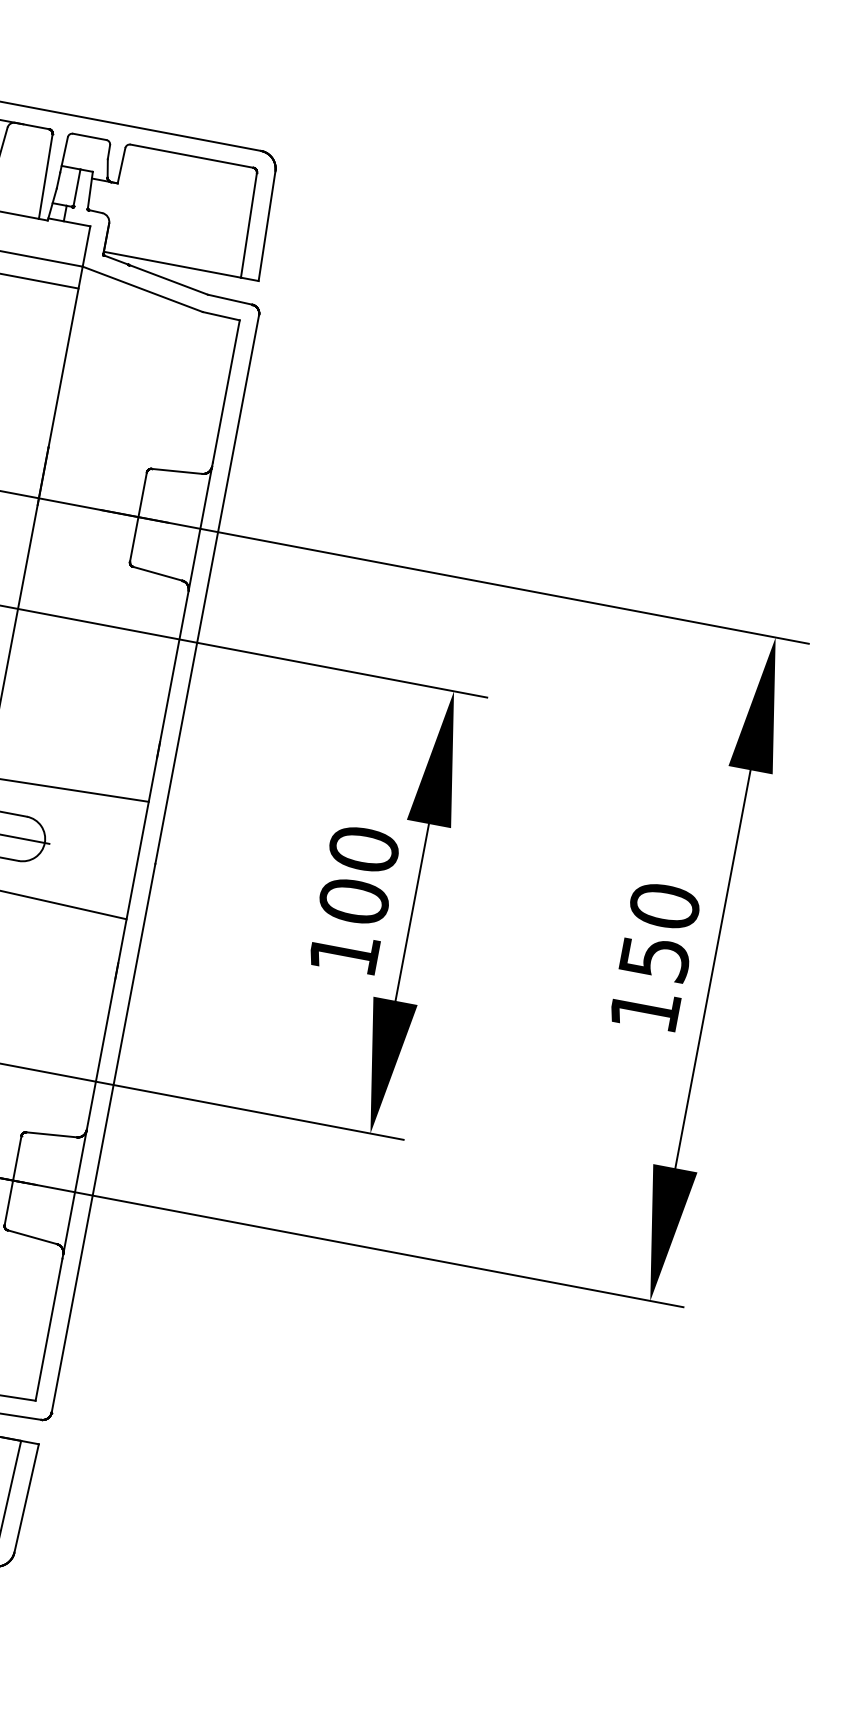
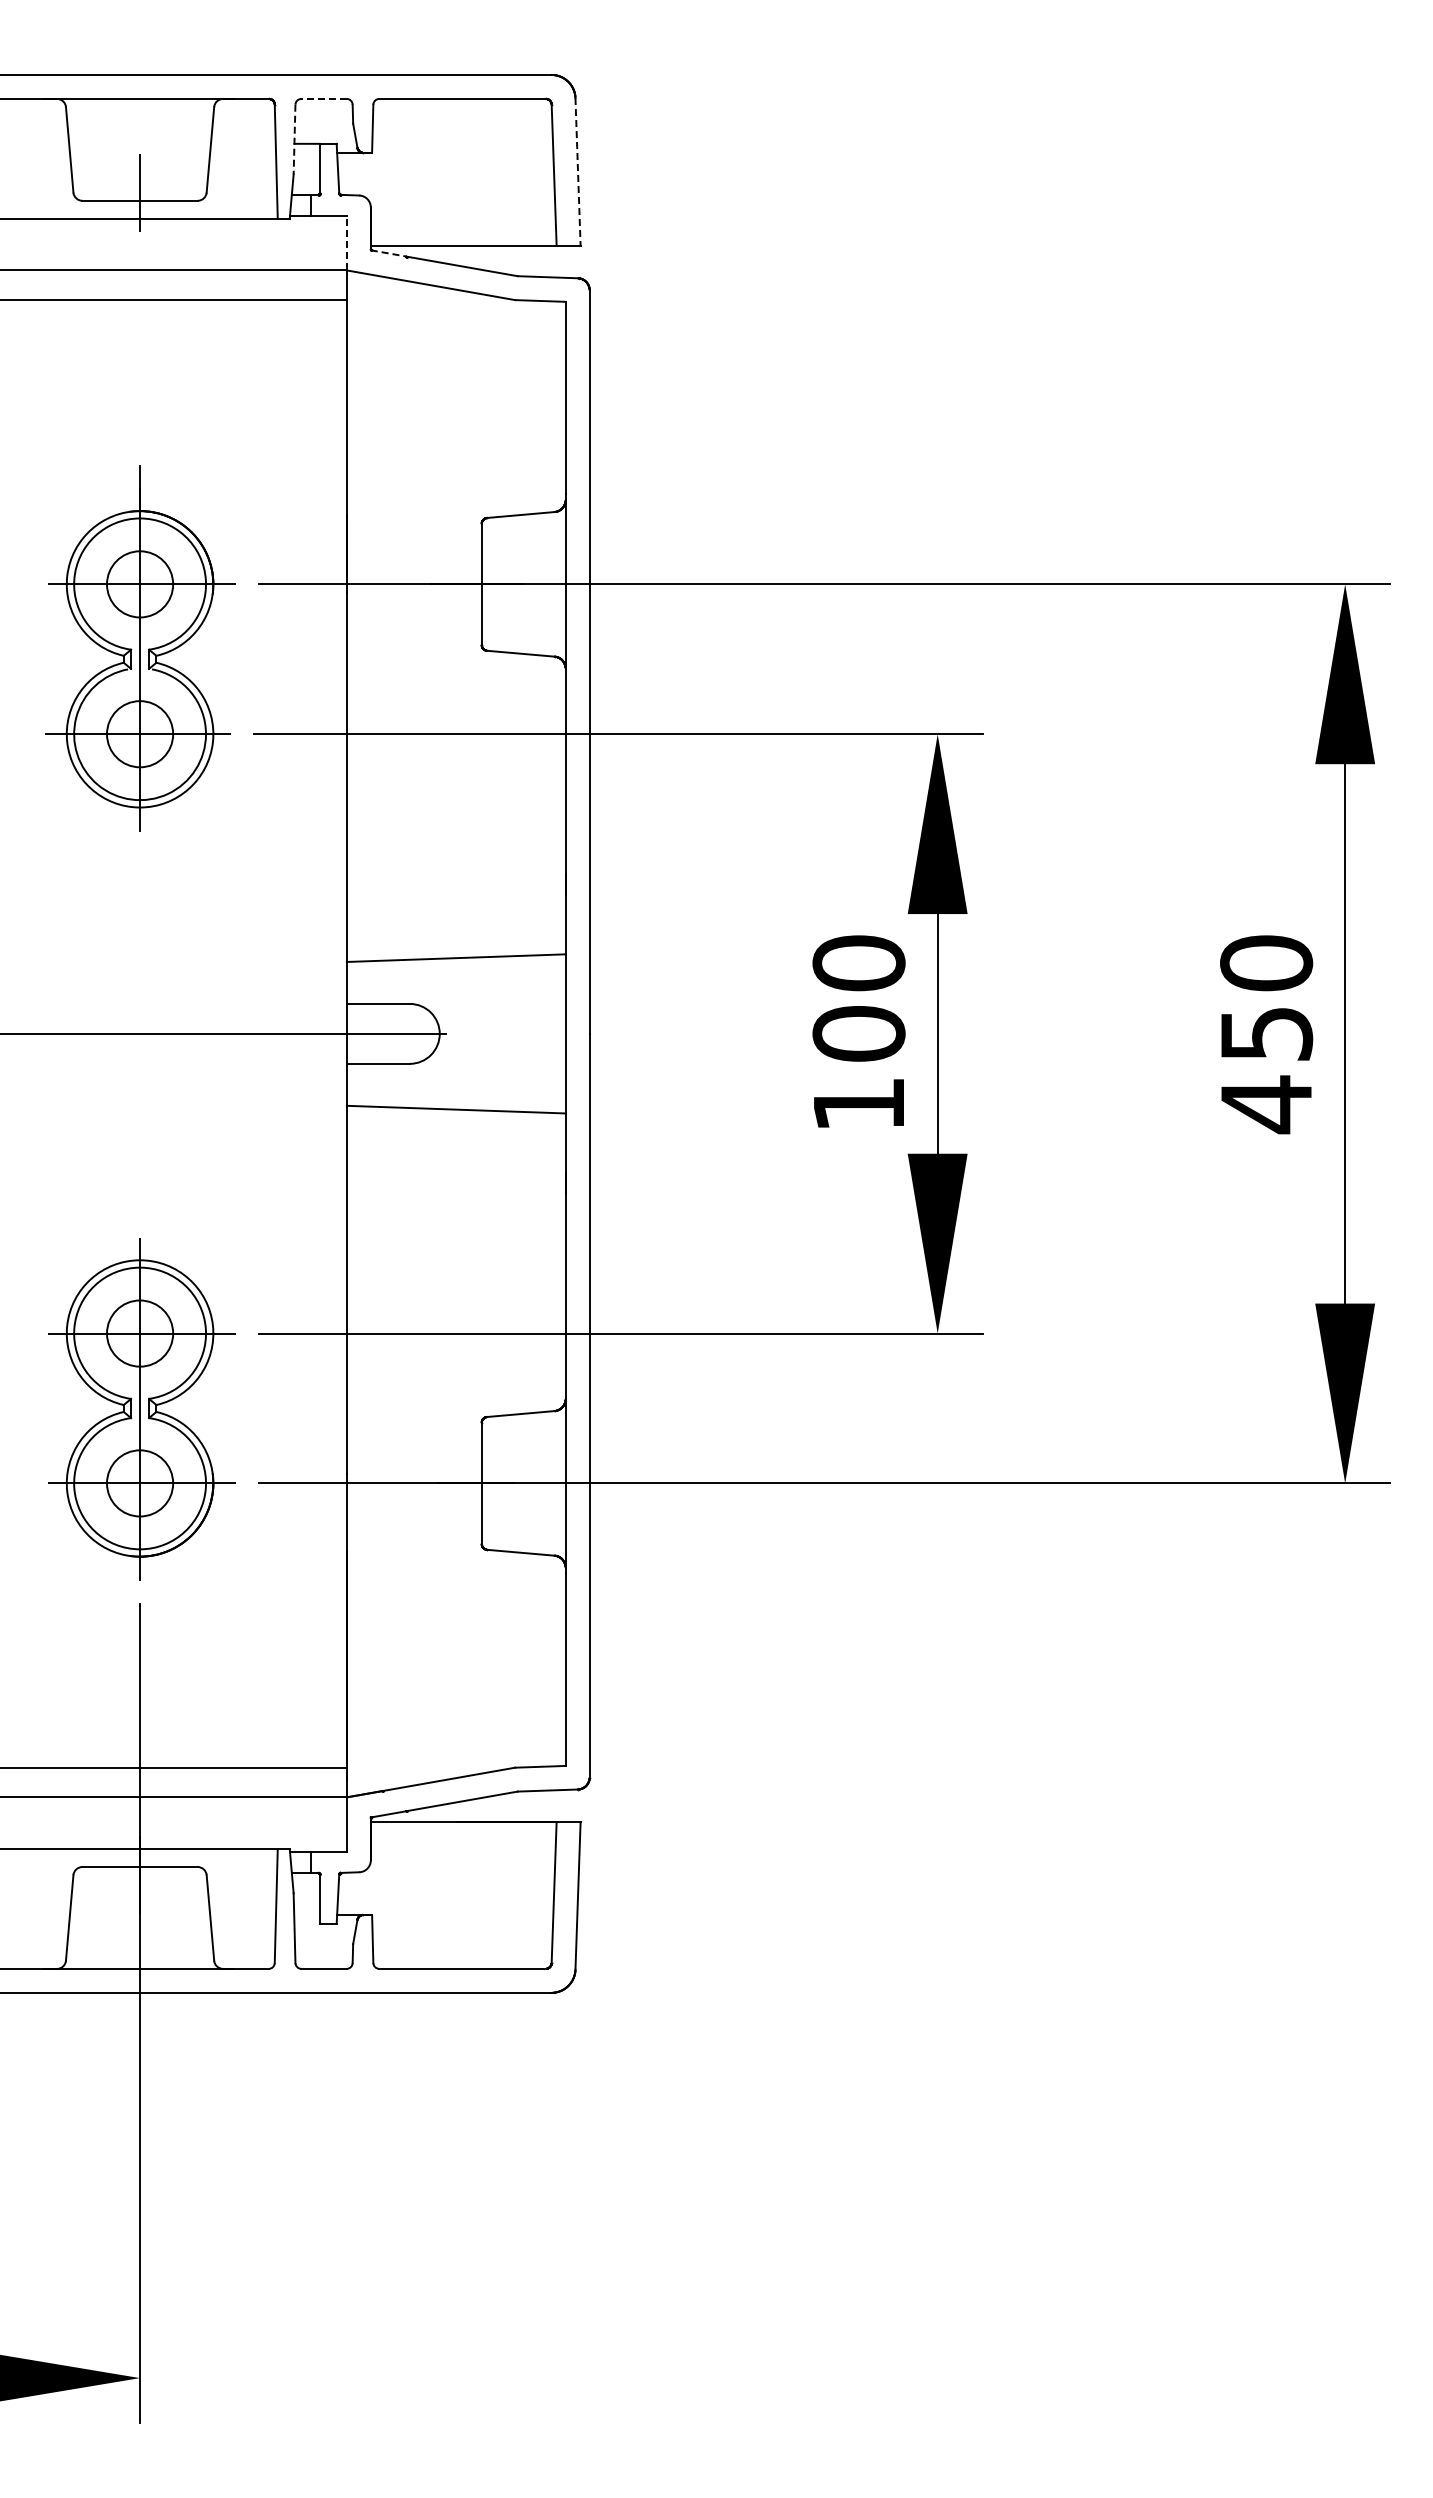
line: (90, 136) -> (324, 98), solid -> dashed
line: (62, 162) -> (294, 139), solid -> dashed
line: (267, 225) -> (578, 171), solid -> dashed
line: (86, 245) -> (346, 242), solid -> dashed
line: (116, 260) -> (389, 253), solid -> dashed
text: (645, 1010) -> (1266, 1104), 150 -> 450

